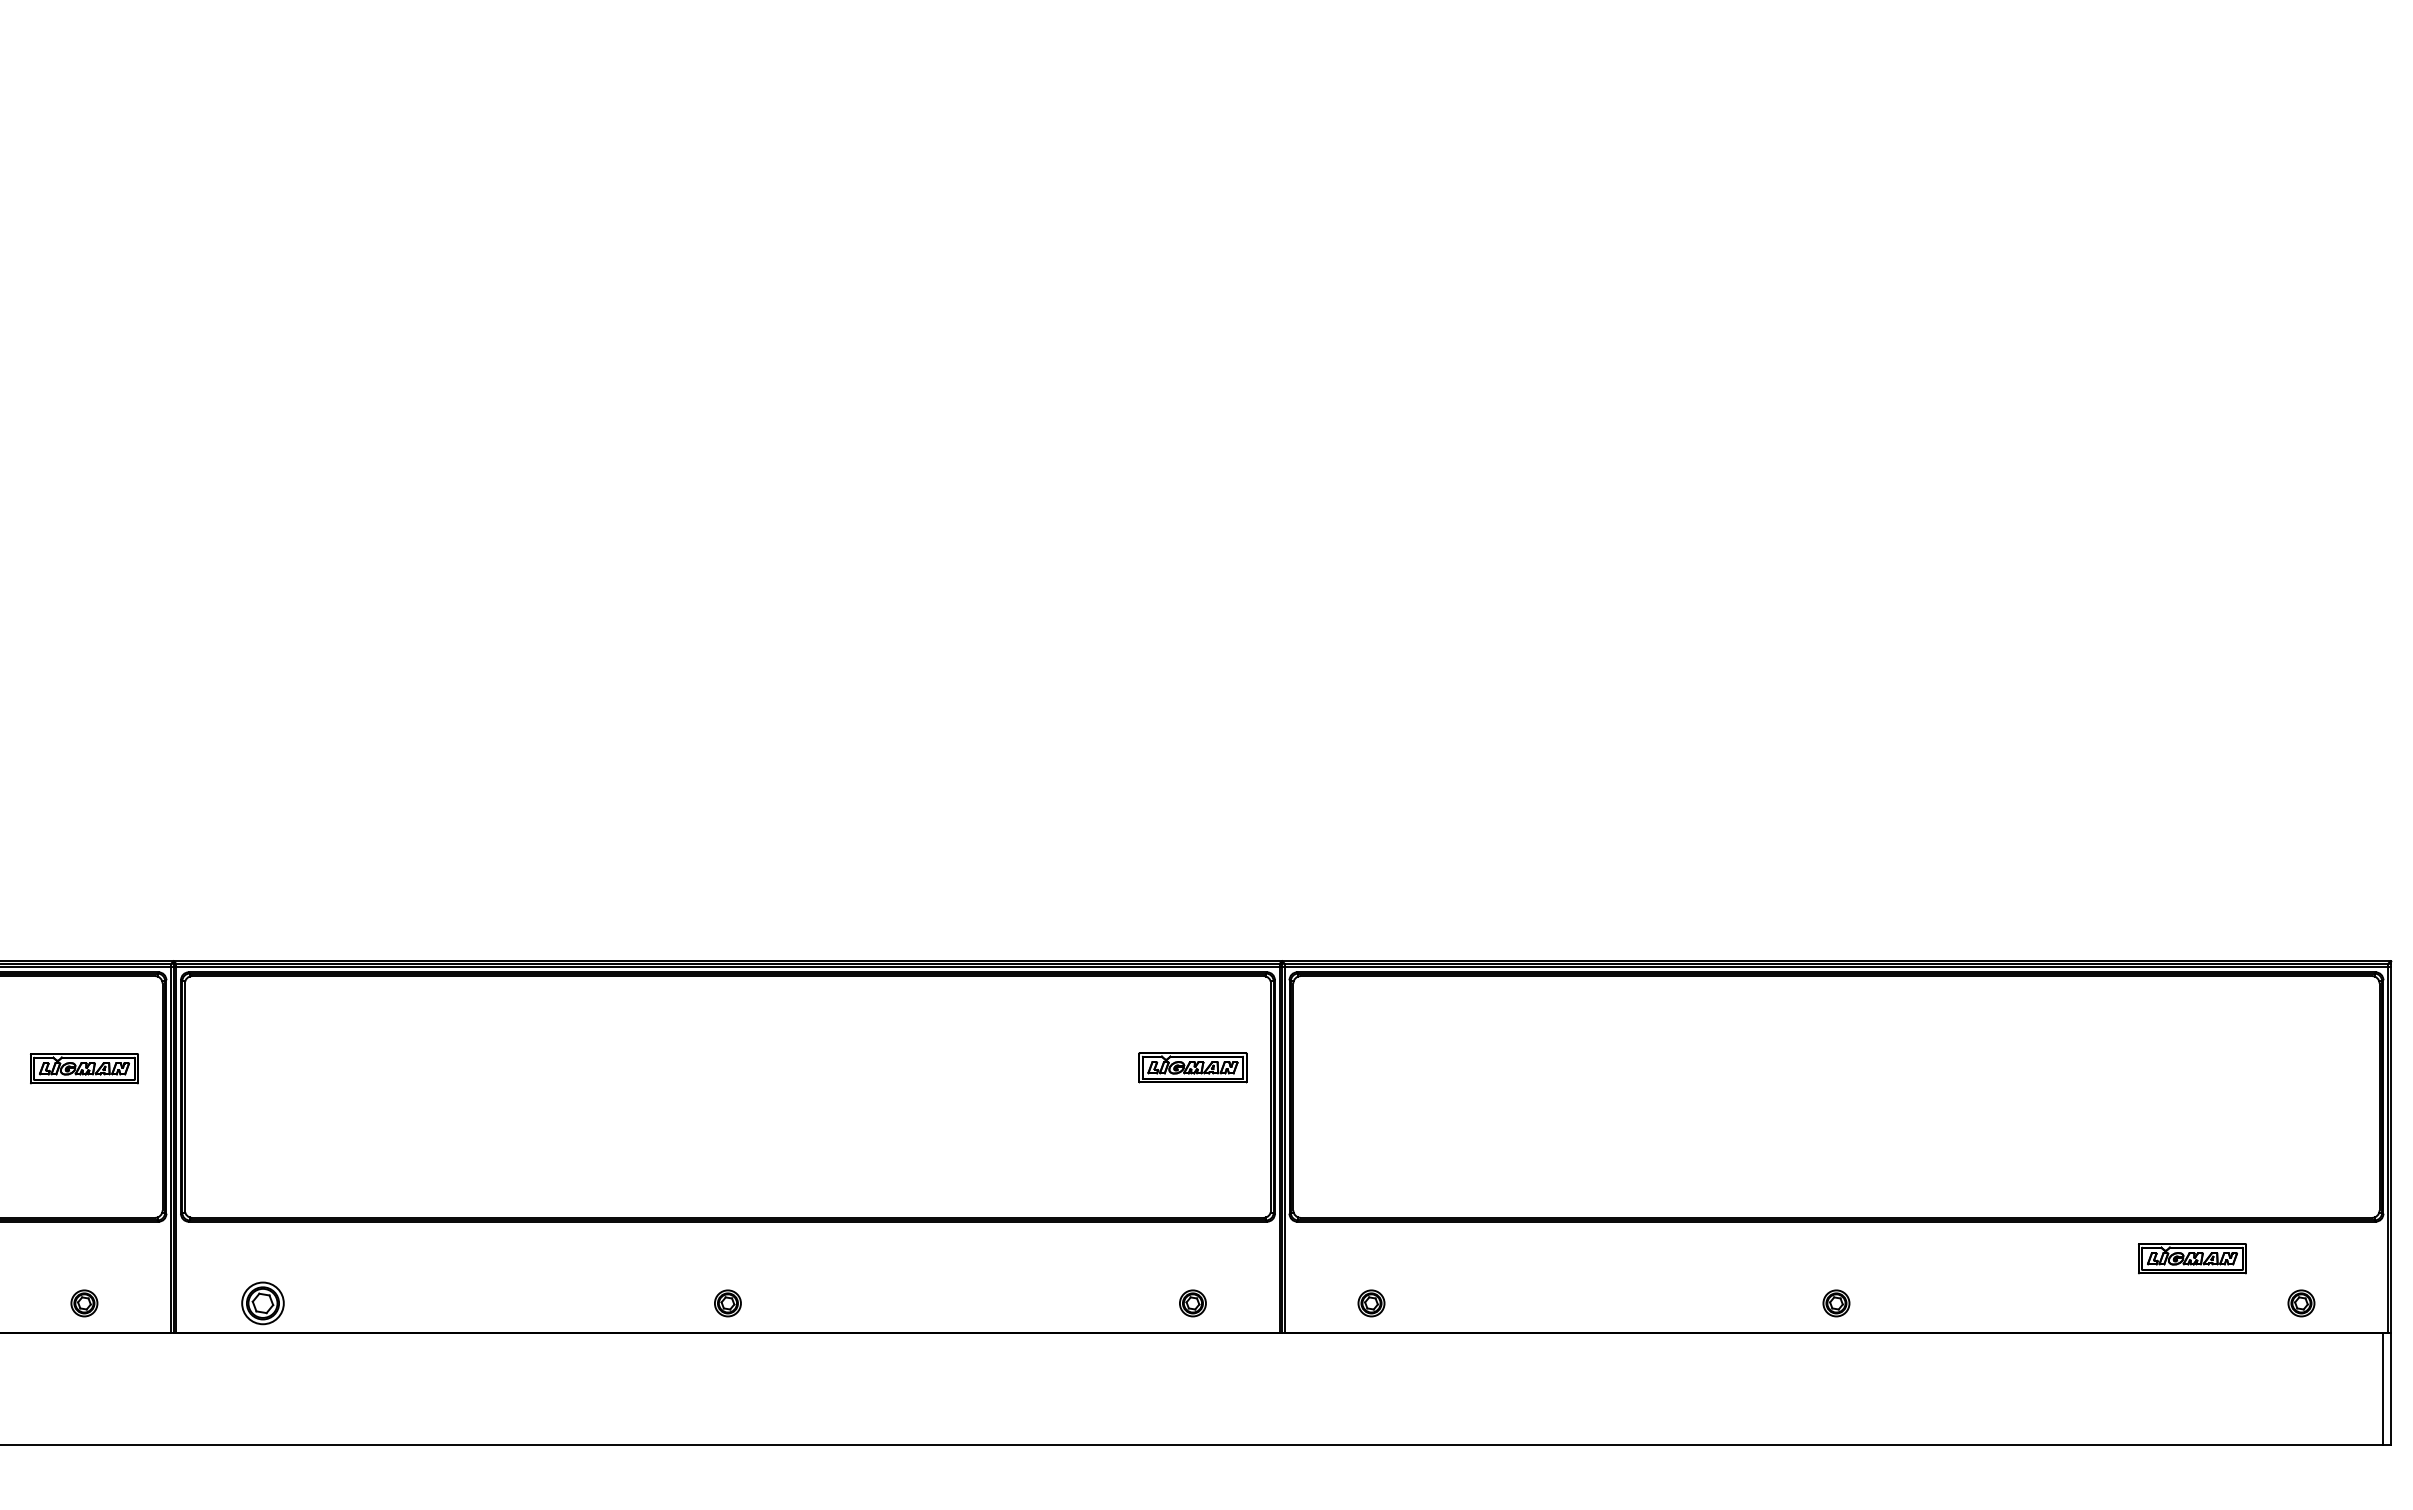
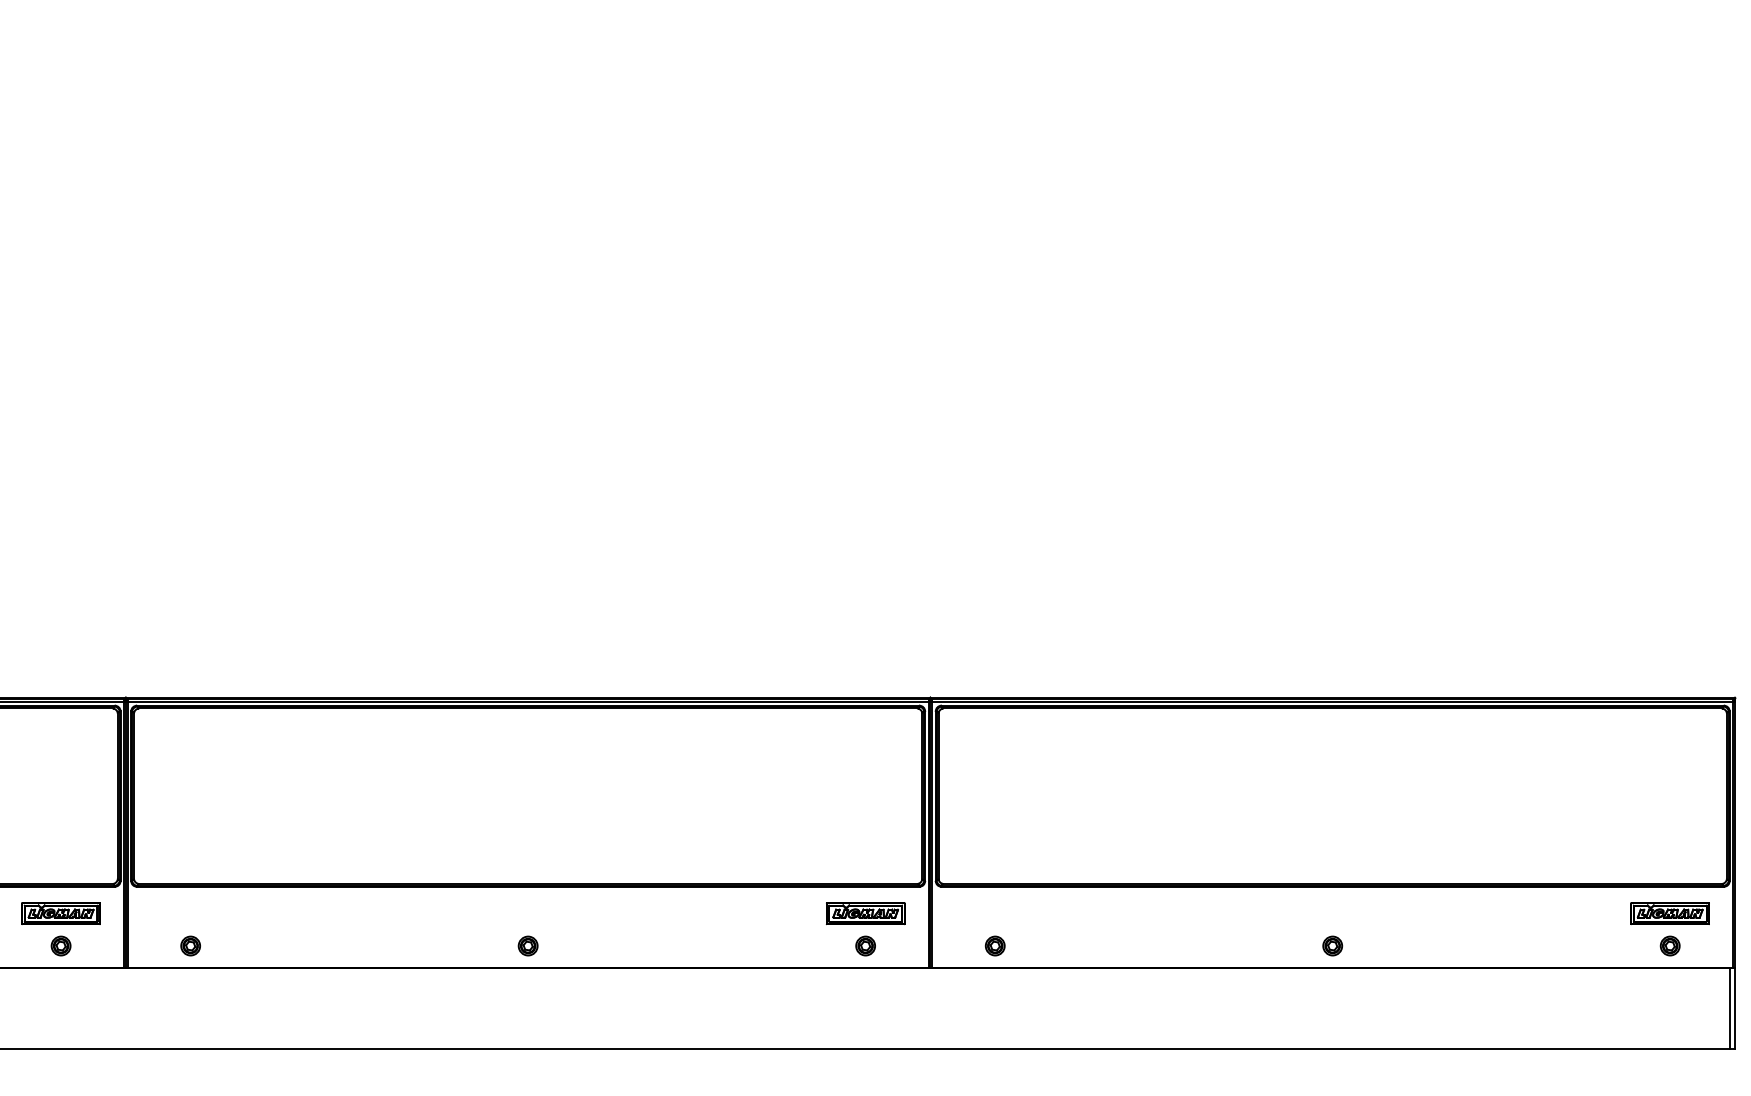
part: (1192, 1067) -> (865, 913), moved
part: (84, 1068) -> (61, 913), moved
part: (2192, 1258) -> (1670, 913), moved
part: (262, 1303) -> (190, 946), size x0.62

